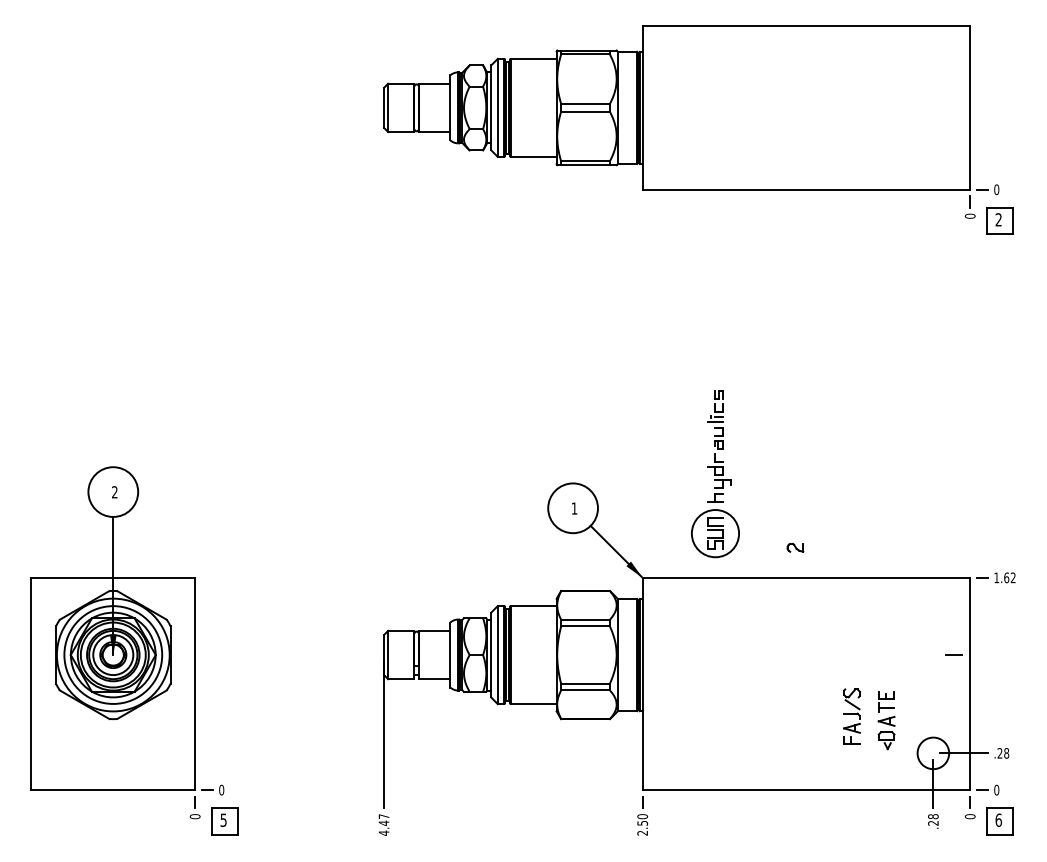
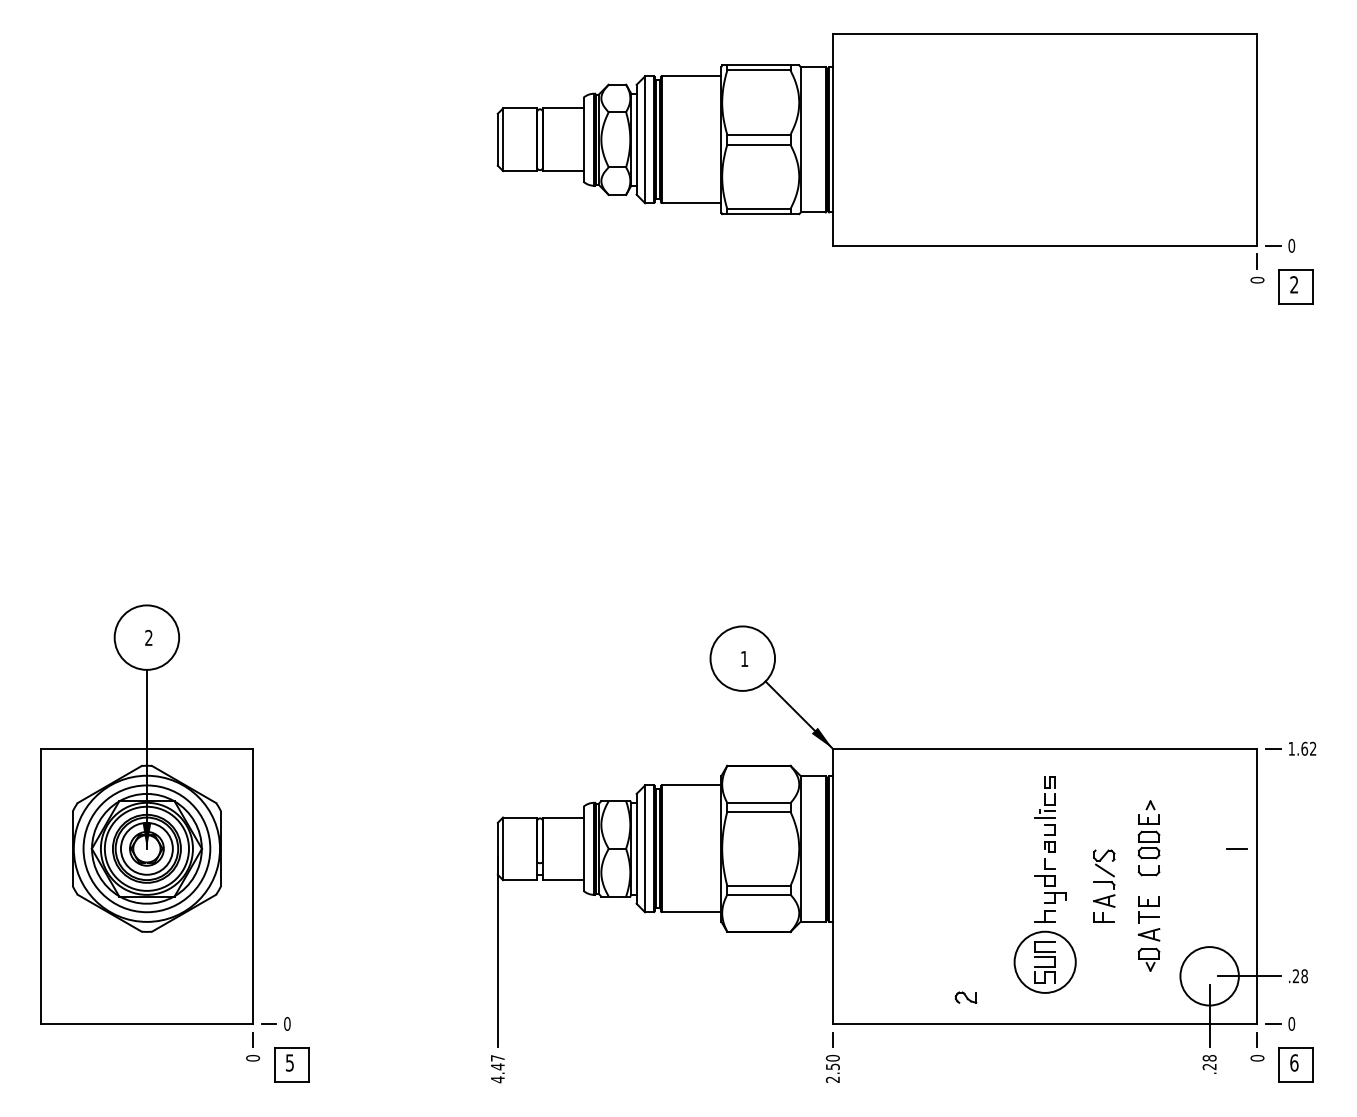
part: (715, 474) -> (1045, 885), moved
part: (795, 547) -> (966, 997), moved
part: (886, 646) -> (1148, 837), added
part: (851, 716) -> (1103, 885), moved
circle: (932, 752) -> (1208, 975), size x1.43

